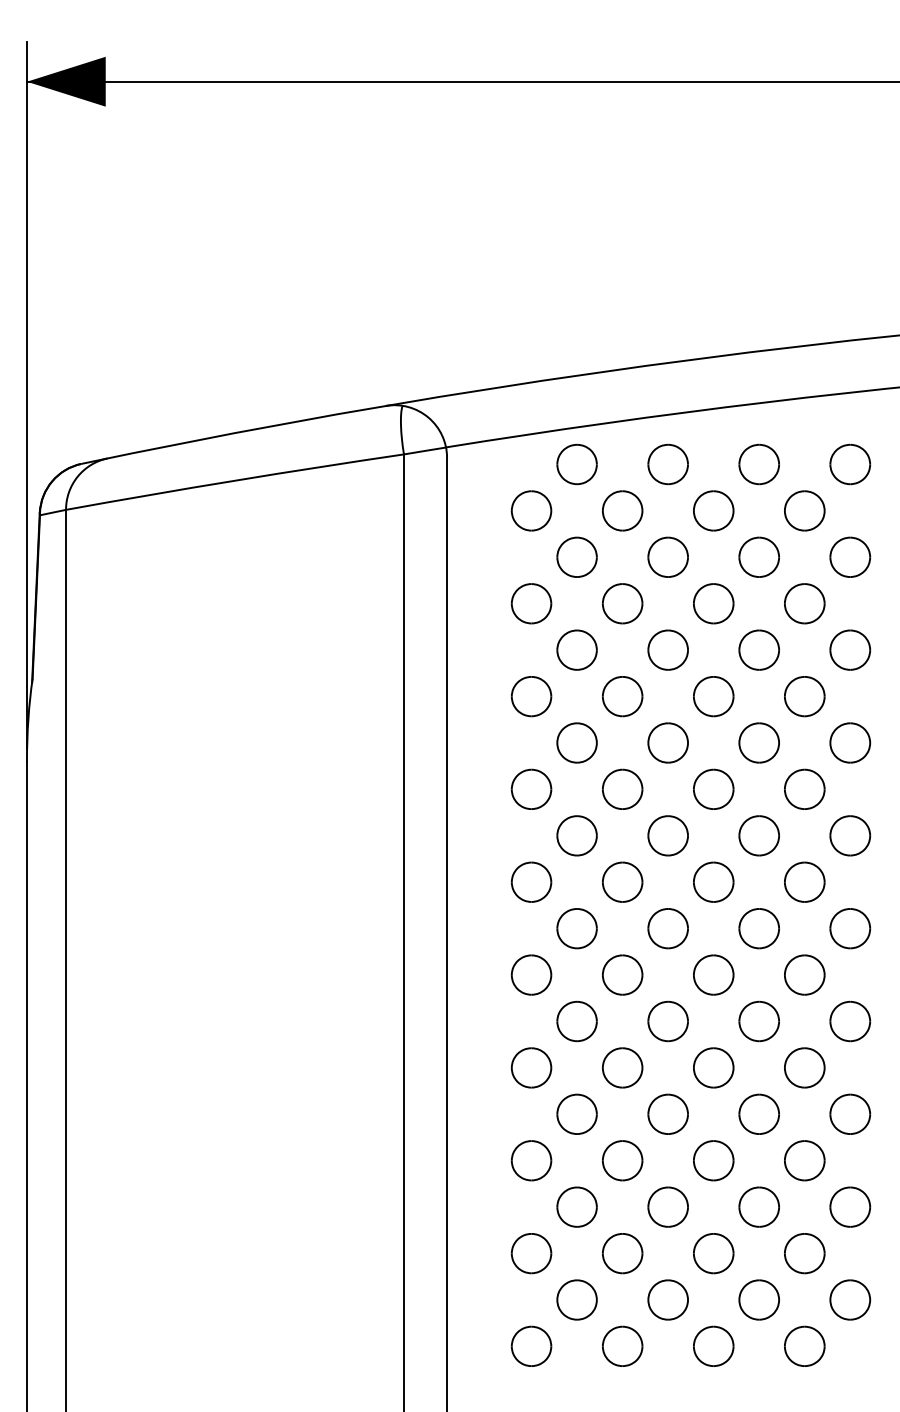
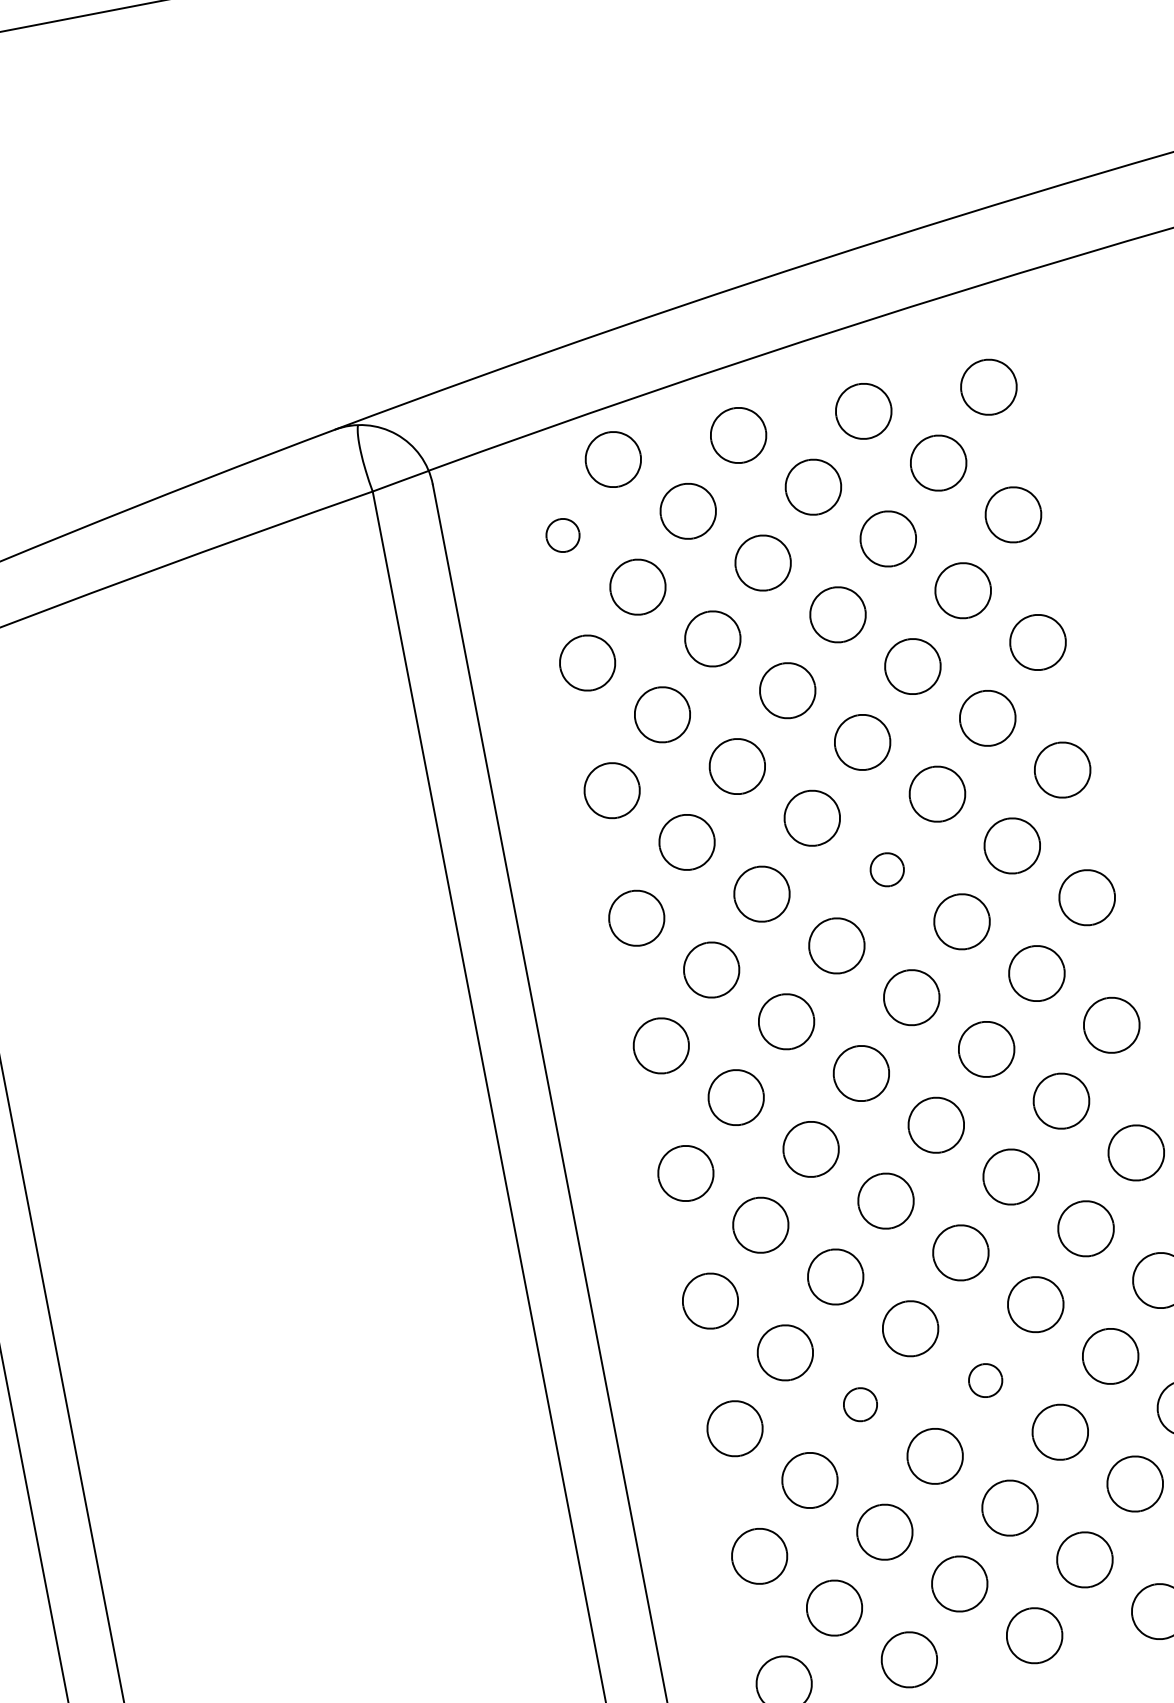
part: (531, 510) -> (562, 534), size x0.6
part: (713, 788) -> (886, 868), size x0.6
part: (622, 1160) -> (860, 1404), size x0.6
part: (713, 1160) -> (985, 1380), size x0.6

